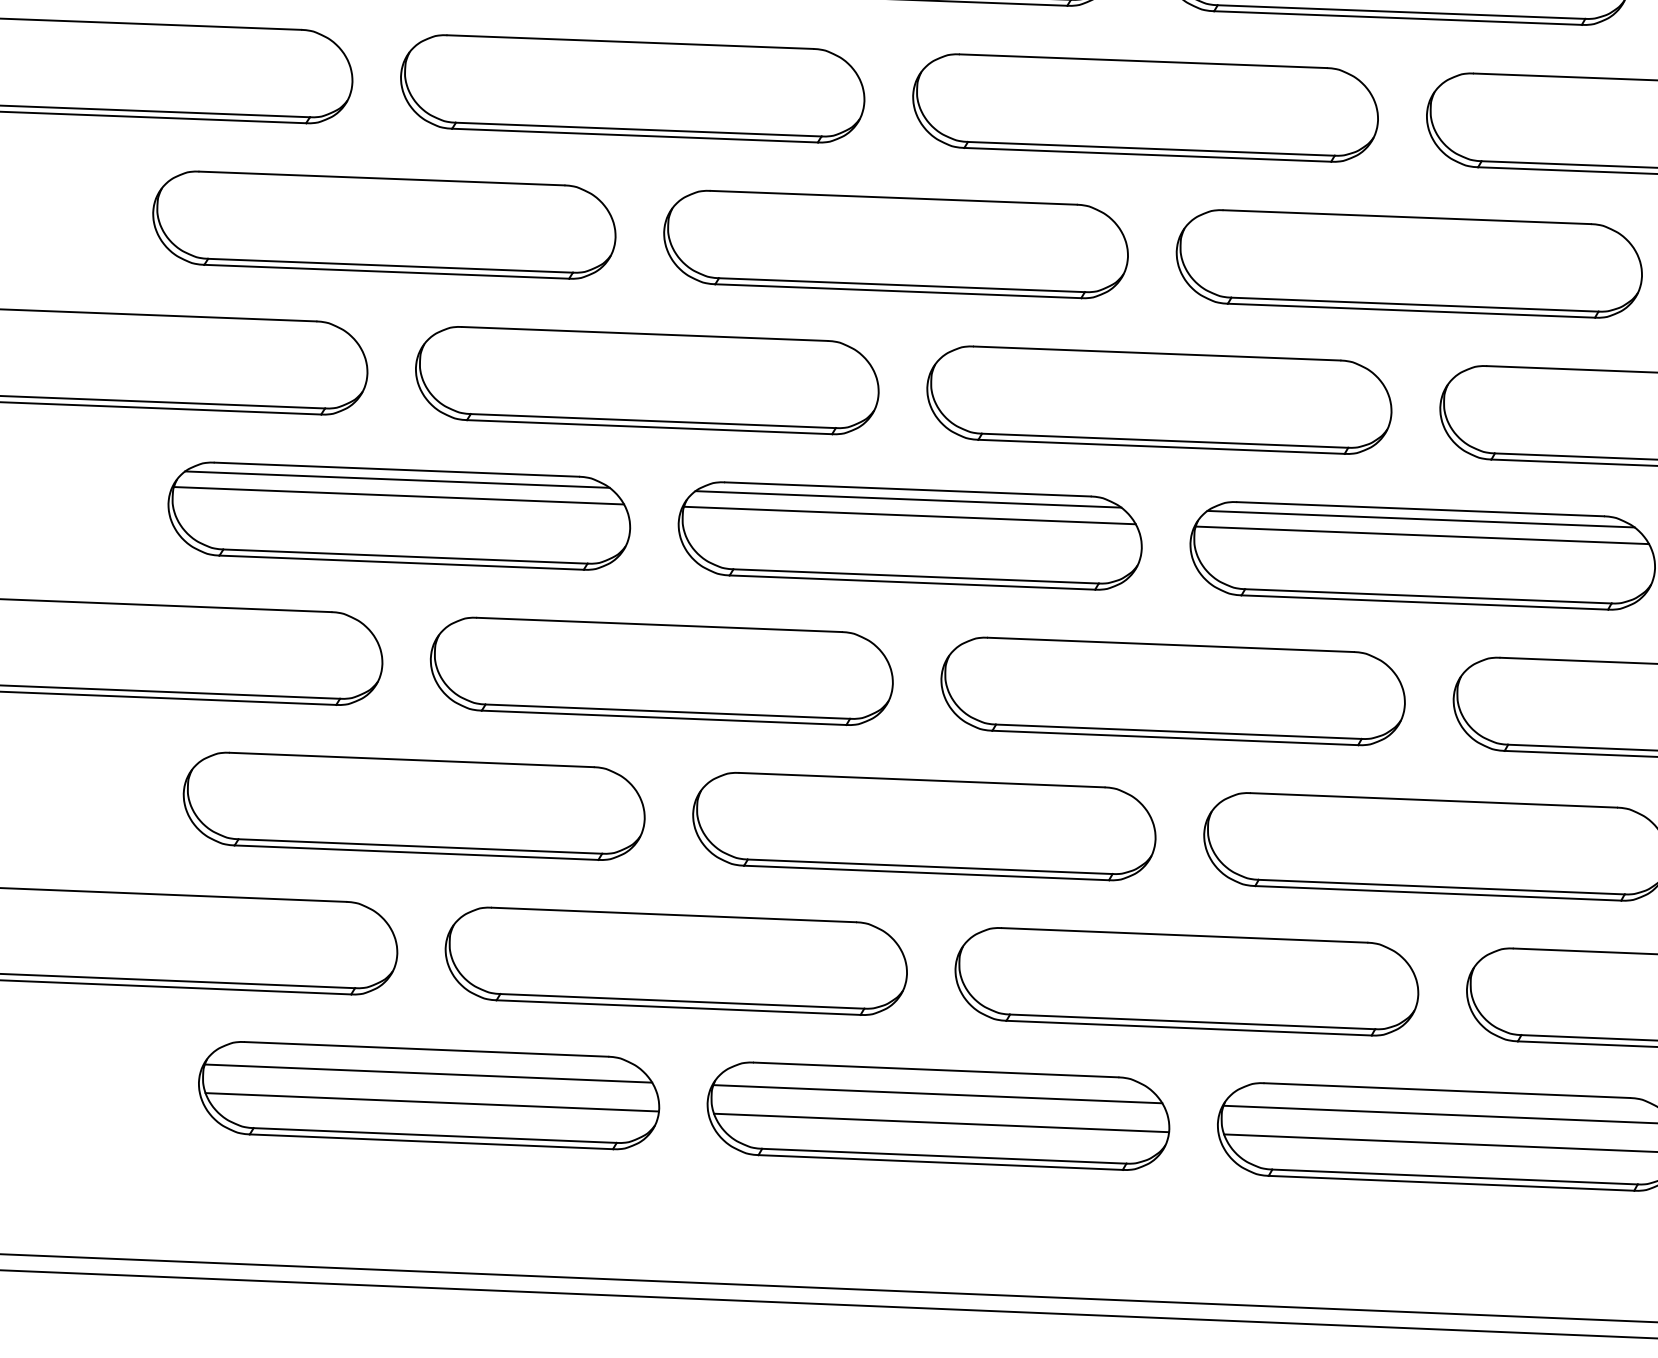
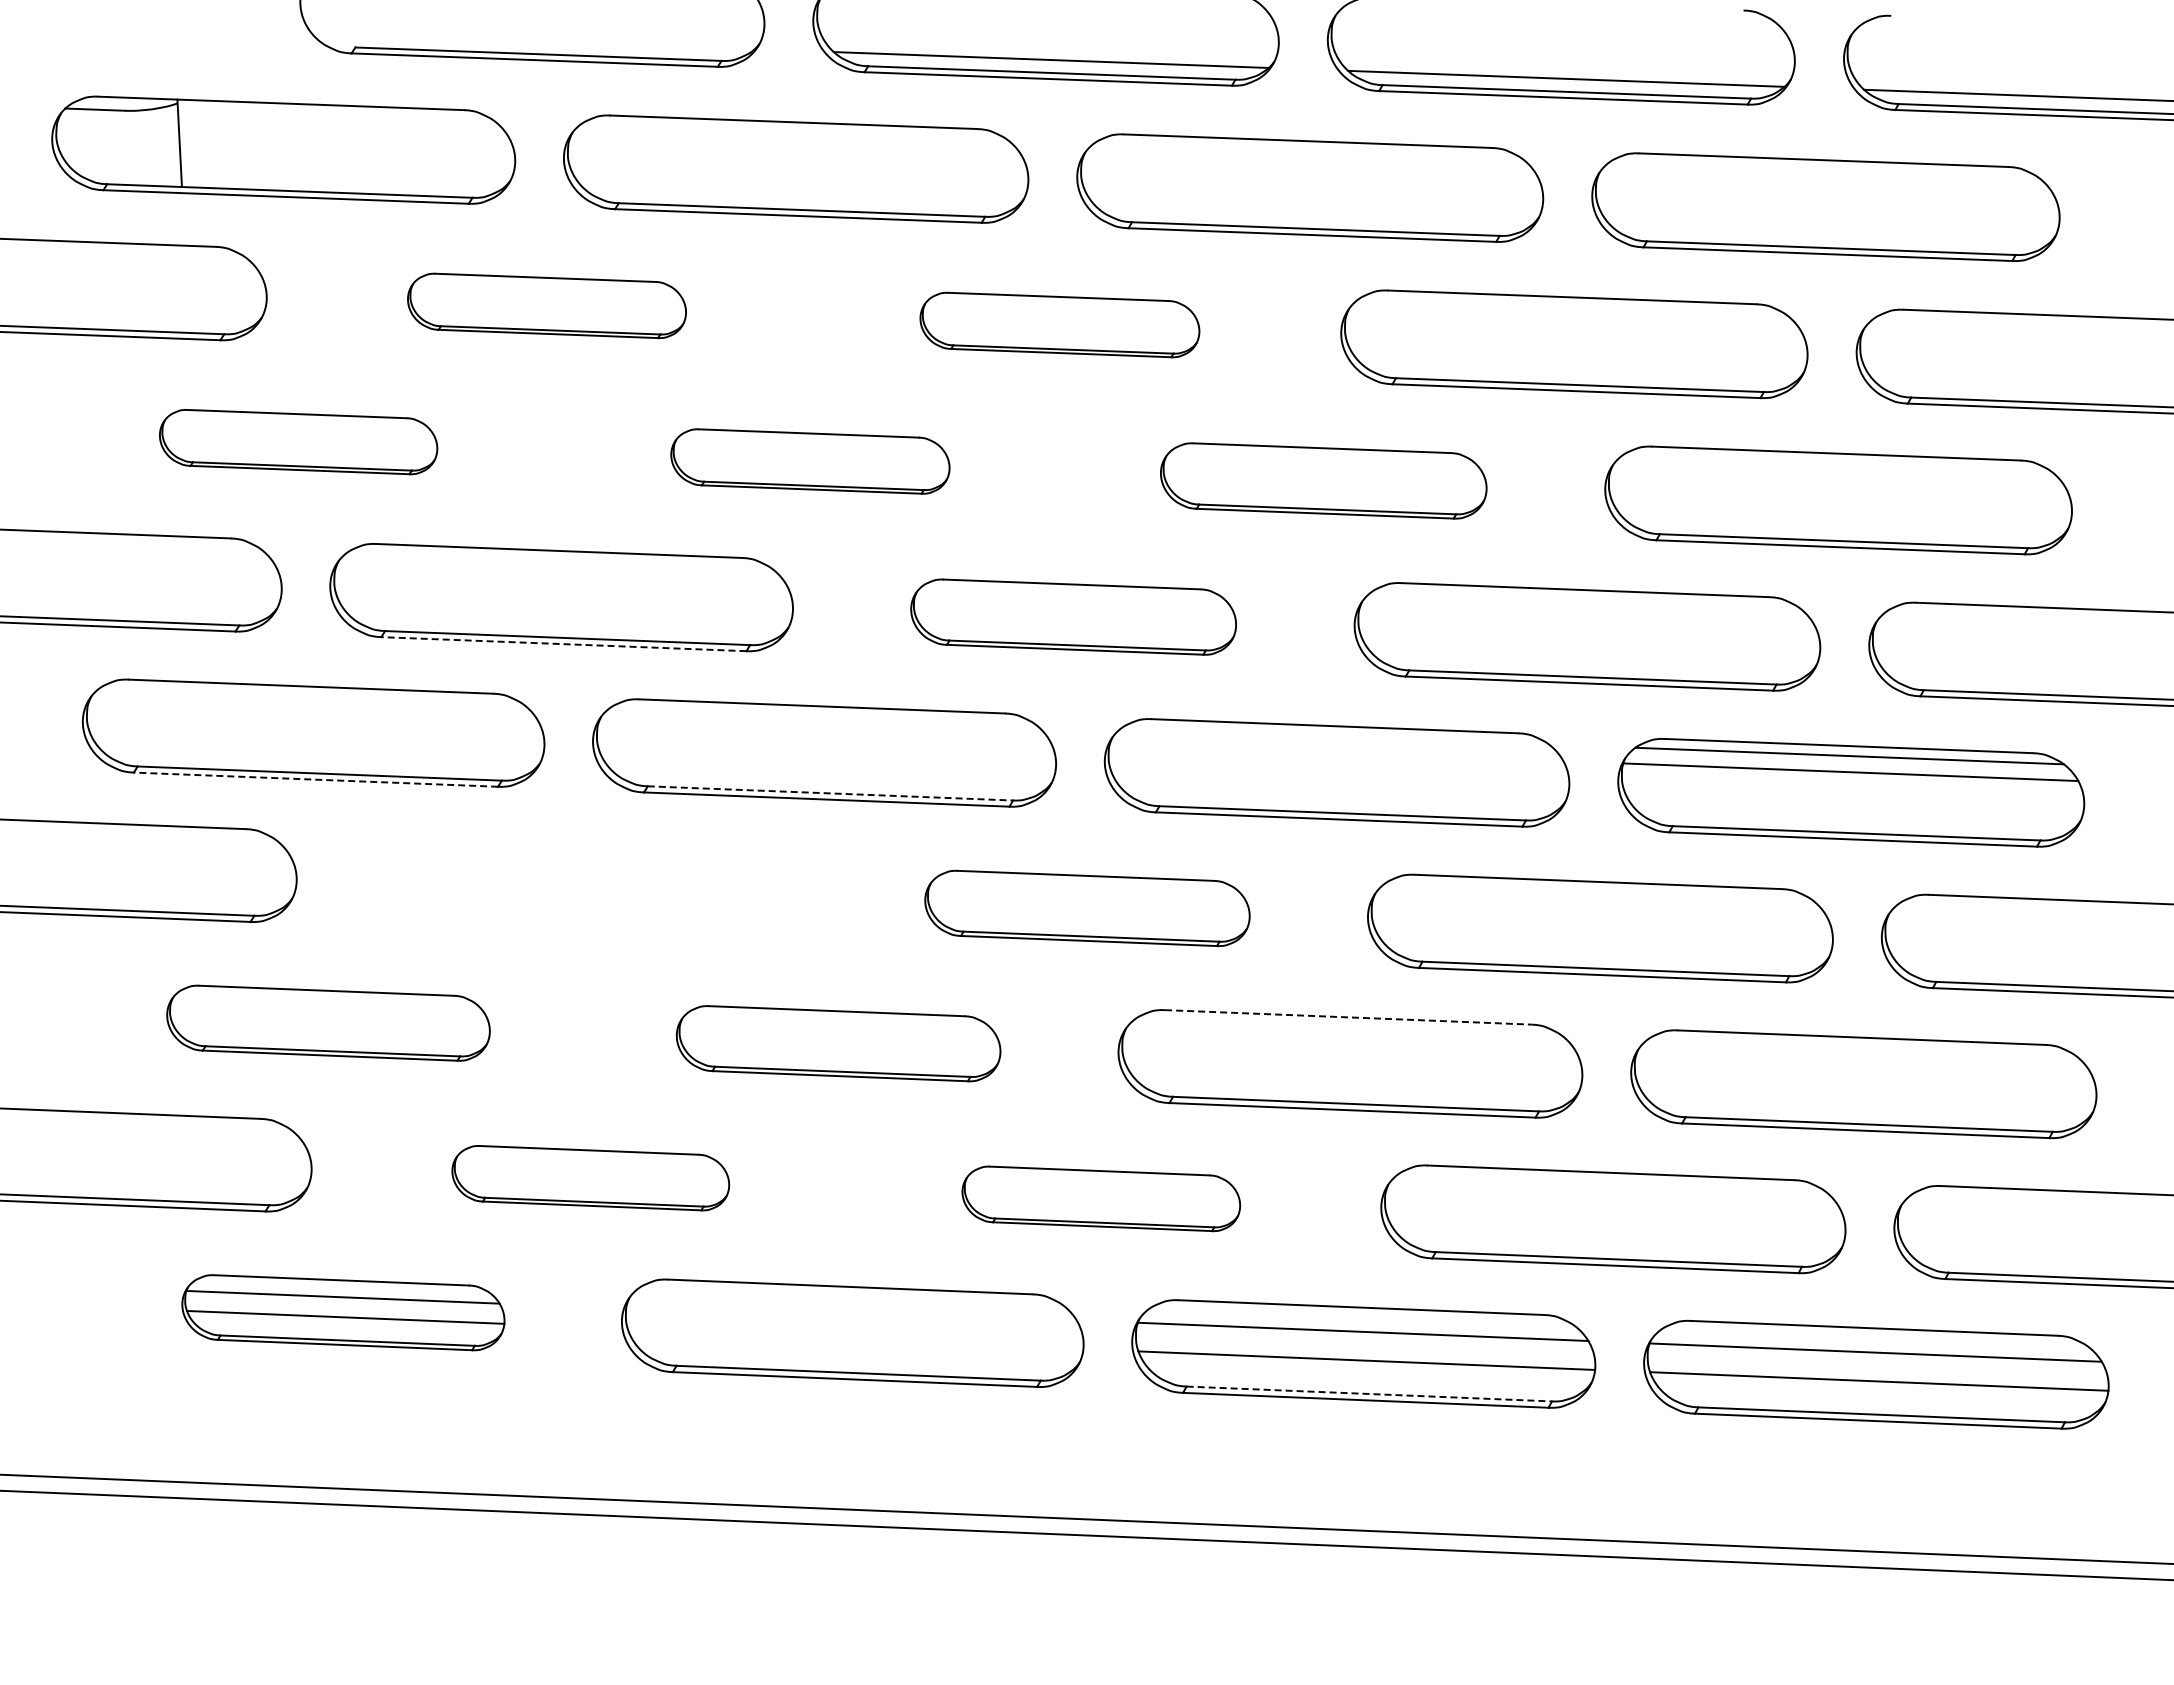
part: (632, 88) -> (546, 305), size x0.6
part: (1145, 107) -> (1059, 324), size x0.6
part: (384, 224) -> (298, 441), size x0.6
part: (896, 244) -> (810, 461), size x0.6
part: (1409, 263) -> (1323, 480), size x0.7
part: (1159, 399) -> (1073, 616), size x0.7
line: (649, 427) -> (563, 644), solid -> dashed
line: (397, 479) -> (311, 696), removed
line: (399, 495) -> (313, 712), removed
line: (908, 499) -> (822, 716), removed
line: (910, 515) -> (824, 732), removed
line: (1420, 518) -> (1334, 735), removed
line: (1422, 535) -> (1336, 752), removed
line: (401, 562) -> (315, 779), solid -> dashed
line: (916, 576) -> (830, 793), solid -> dashed
part: (662, 670) -> (576, 887), removed
part: (1173, 691) -> (1087, 908), size x0.7
line: (1434, 800) -> (1348, 1017), solid -> dashed
part: (414, 805) -> (328, 1022), size x0.7
part: (924, 826) -> (838, 1043), size x0.7
part: (676, 960) -> (590, 1177), size x0.6
part: (1187, 981) -> (1101, 1198), size x0.6
line: (937, 1094) -> (851, 1311), removed
part: (429, 1095) -> (343, 1312), size x0.7
line: (941, 1122) -> (855, 1339), removed
line: (1455, 1177) -> (1369, 1394), solid -> dashed

